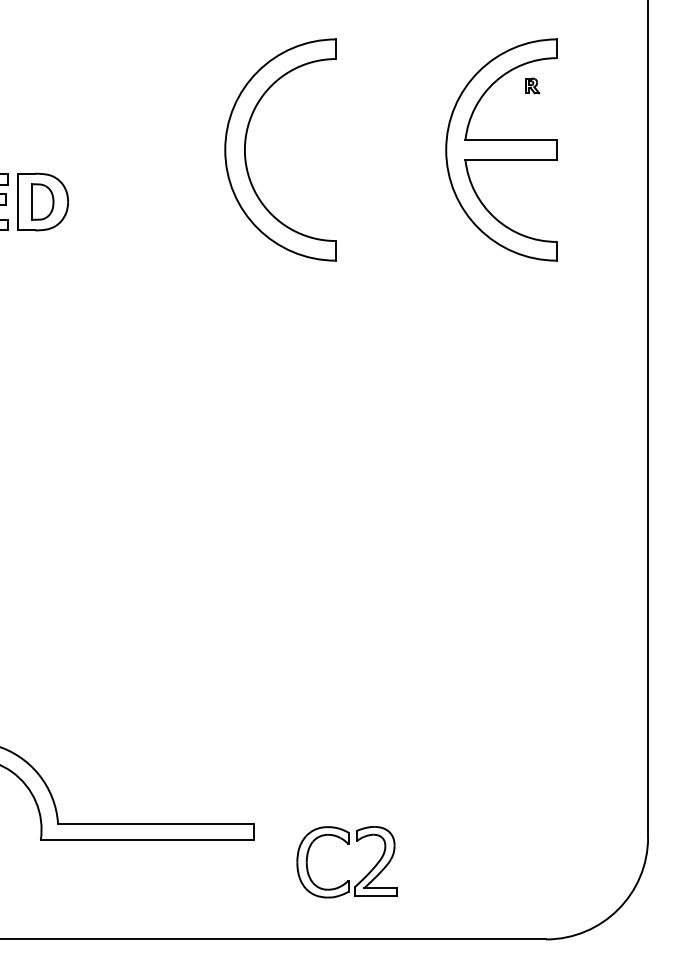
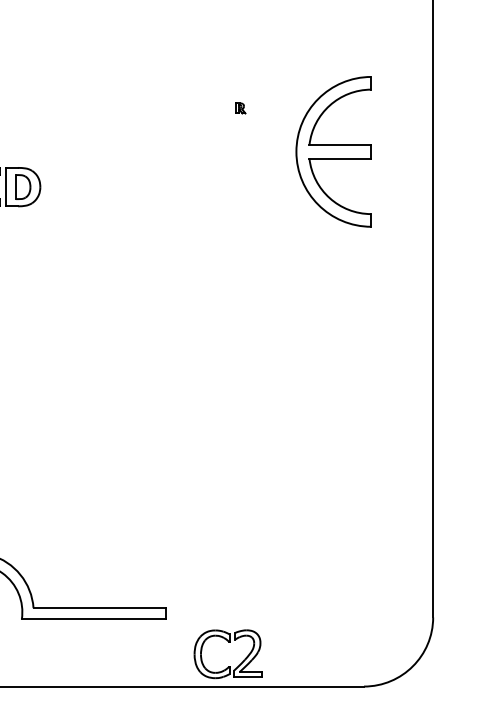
part: (531, 86) -> (240, 108), moved
part: (247, 149) -> (161, 151), removed
part: (347, 844) -> (228, 642), moved

